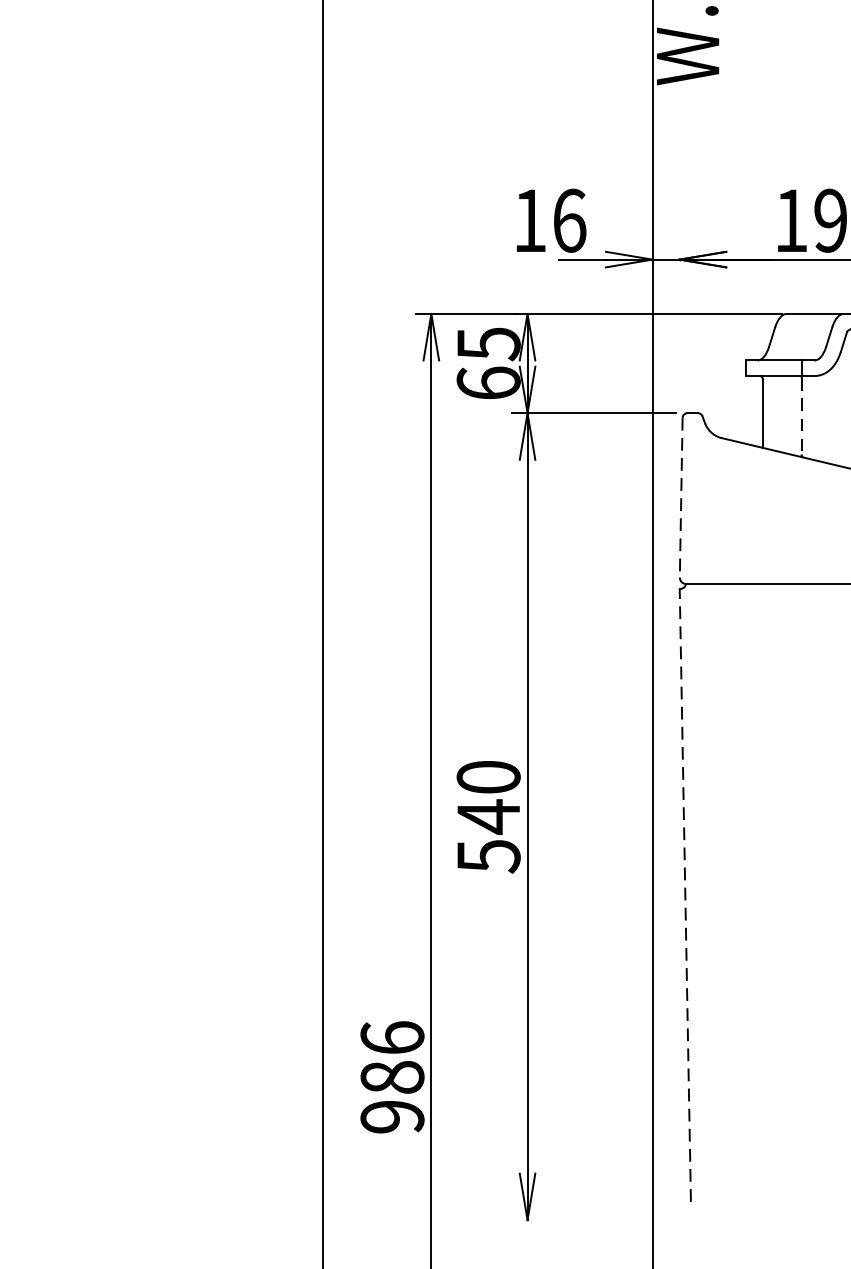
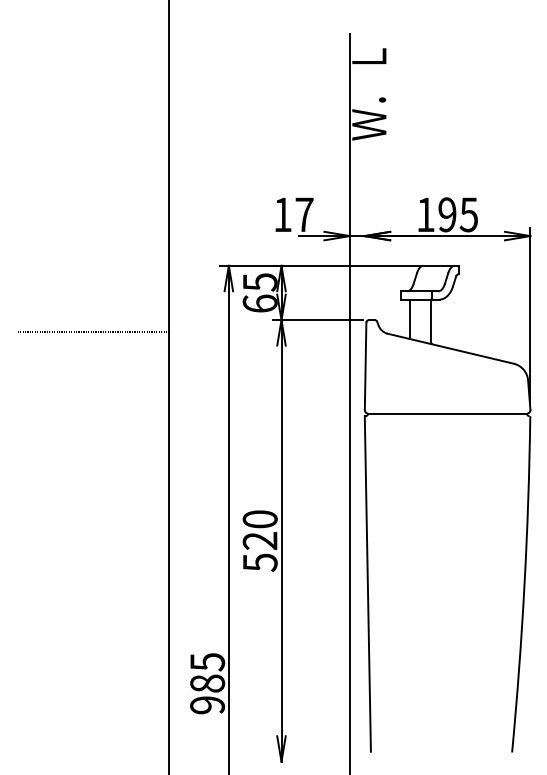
text: (569, 220) -> (304, 214), 16 -> 17
line: (801, 415) -> (431, 321), dashed -> solid
line: (182, 435) -> (92, 332), added
line: (681, 497) -> (365, 366), dashed -> solid
text: (487, 815) -> (259, 540), 540 -> 520
line: (684, 894) -> (367, 583), dashed -> solid
text: (392, 1038) -> (207, 662), 986 -> 985

